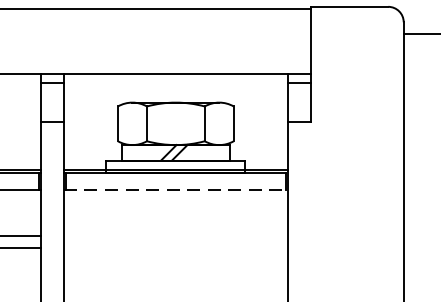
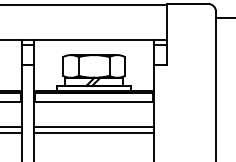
line: (176, 189) -> (94, 101), dashed -> solid
line: (176, 235) -> (94, 126), added
line: (176, 247) -> (94, 132), added

